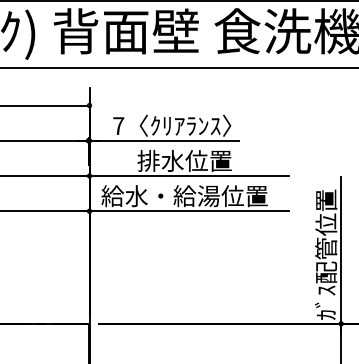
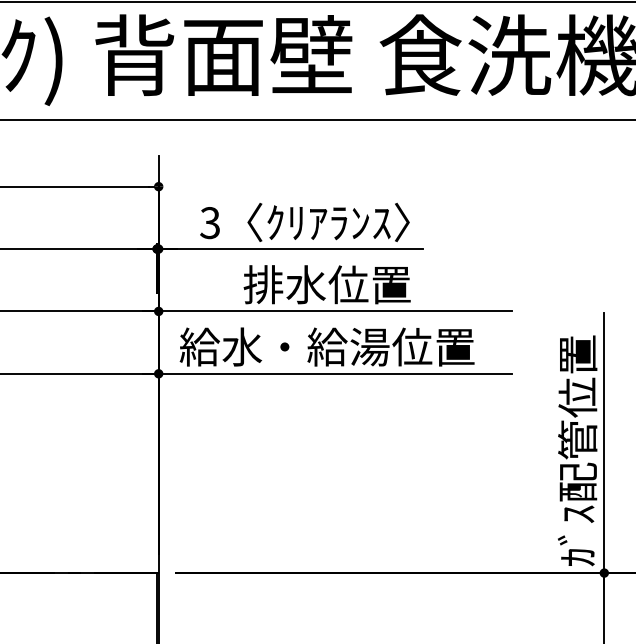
text: (118, 126) -> (210, 223), 7 -> 3

